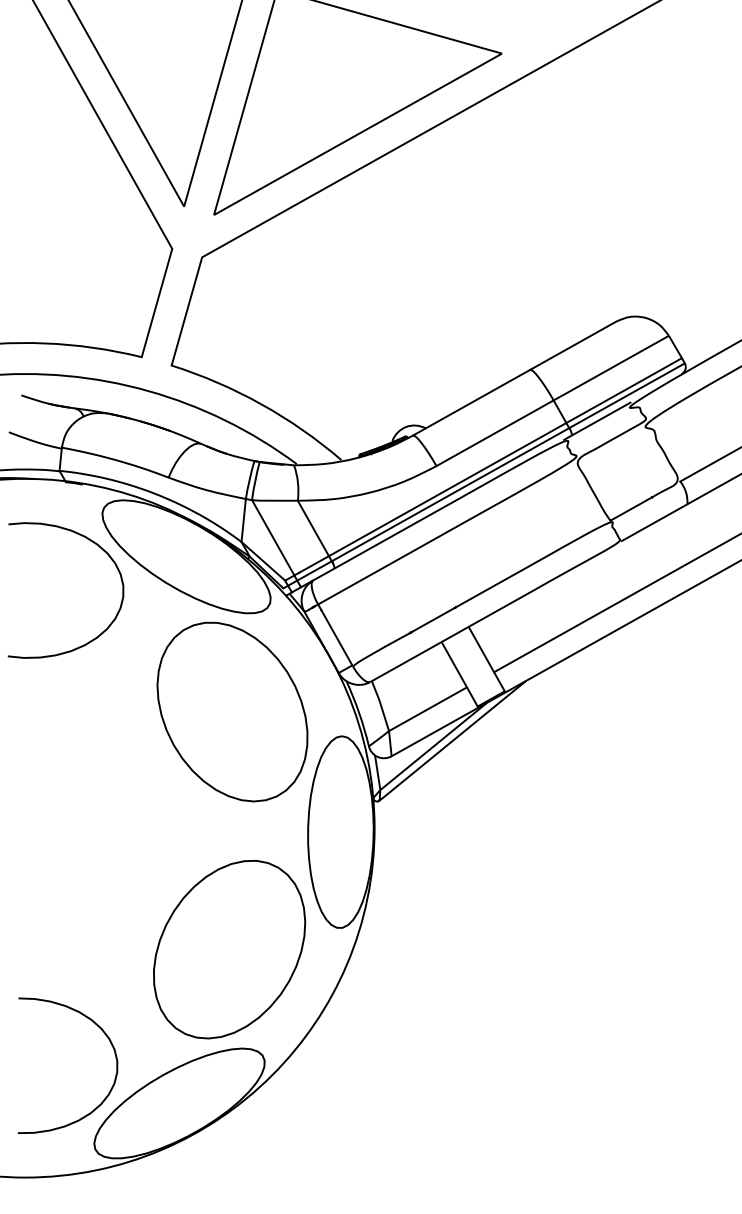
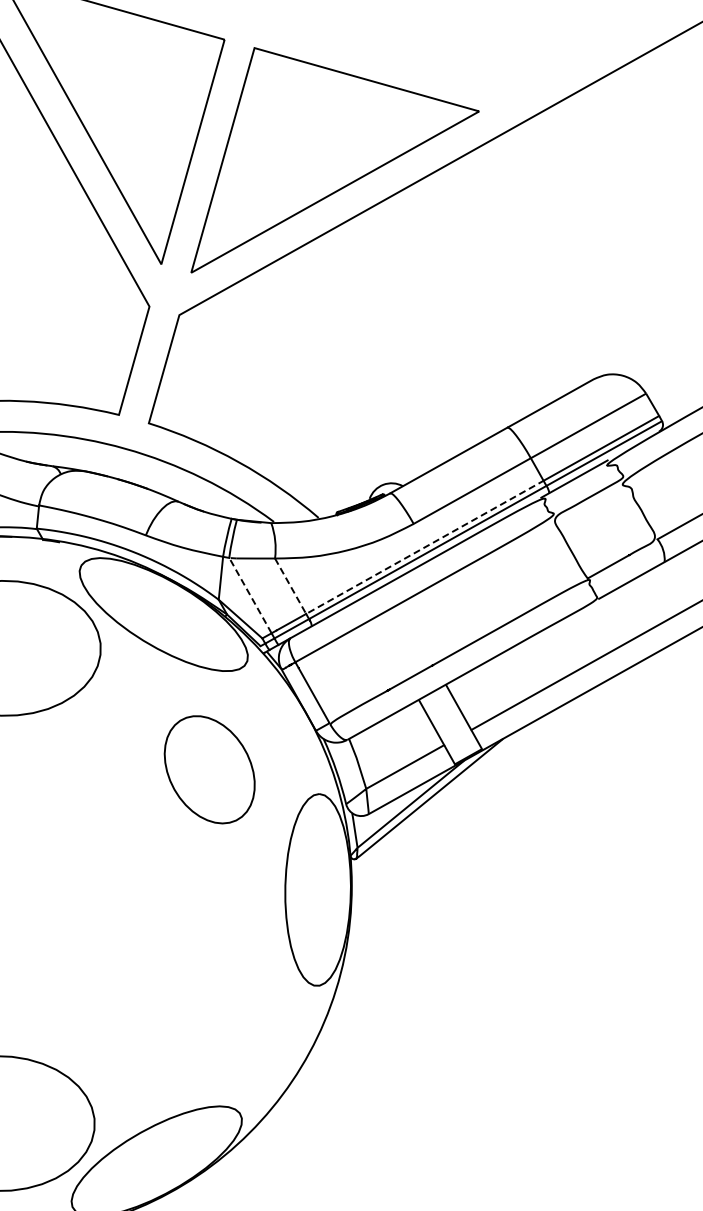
line: (419, 505) -> (396, 563), solid -> dashed
line: (271, 533) -> (248, 591), solid -> dashed
part: (232, 711) -> (209, 769), size x0.6
part: (229, 949) -> (206, 1007), removed

